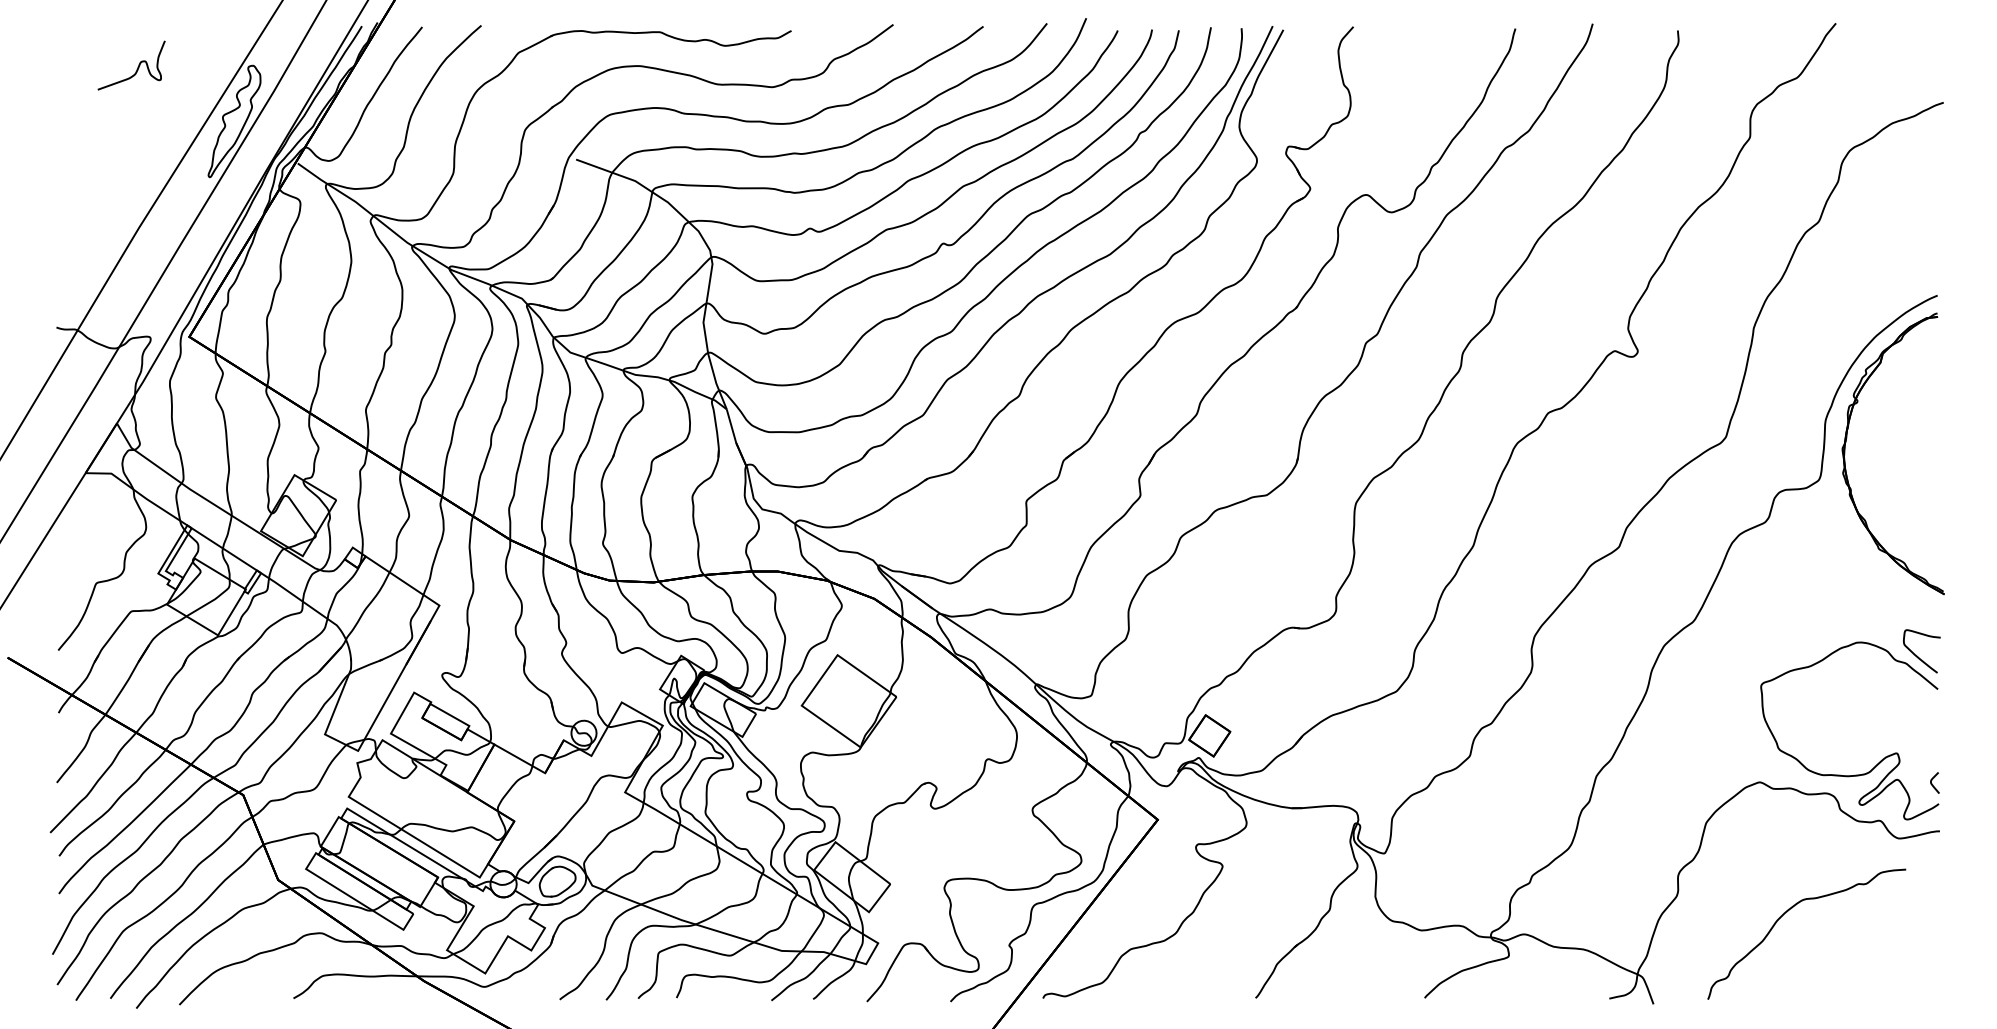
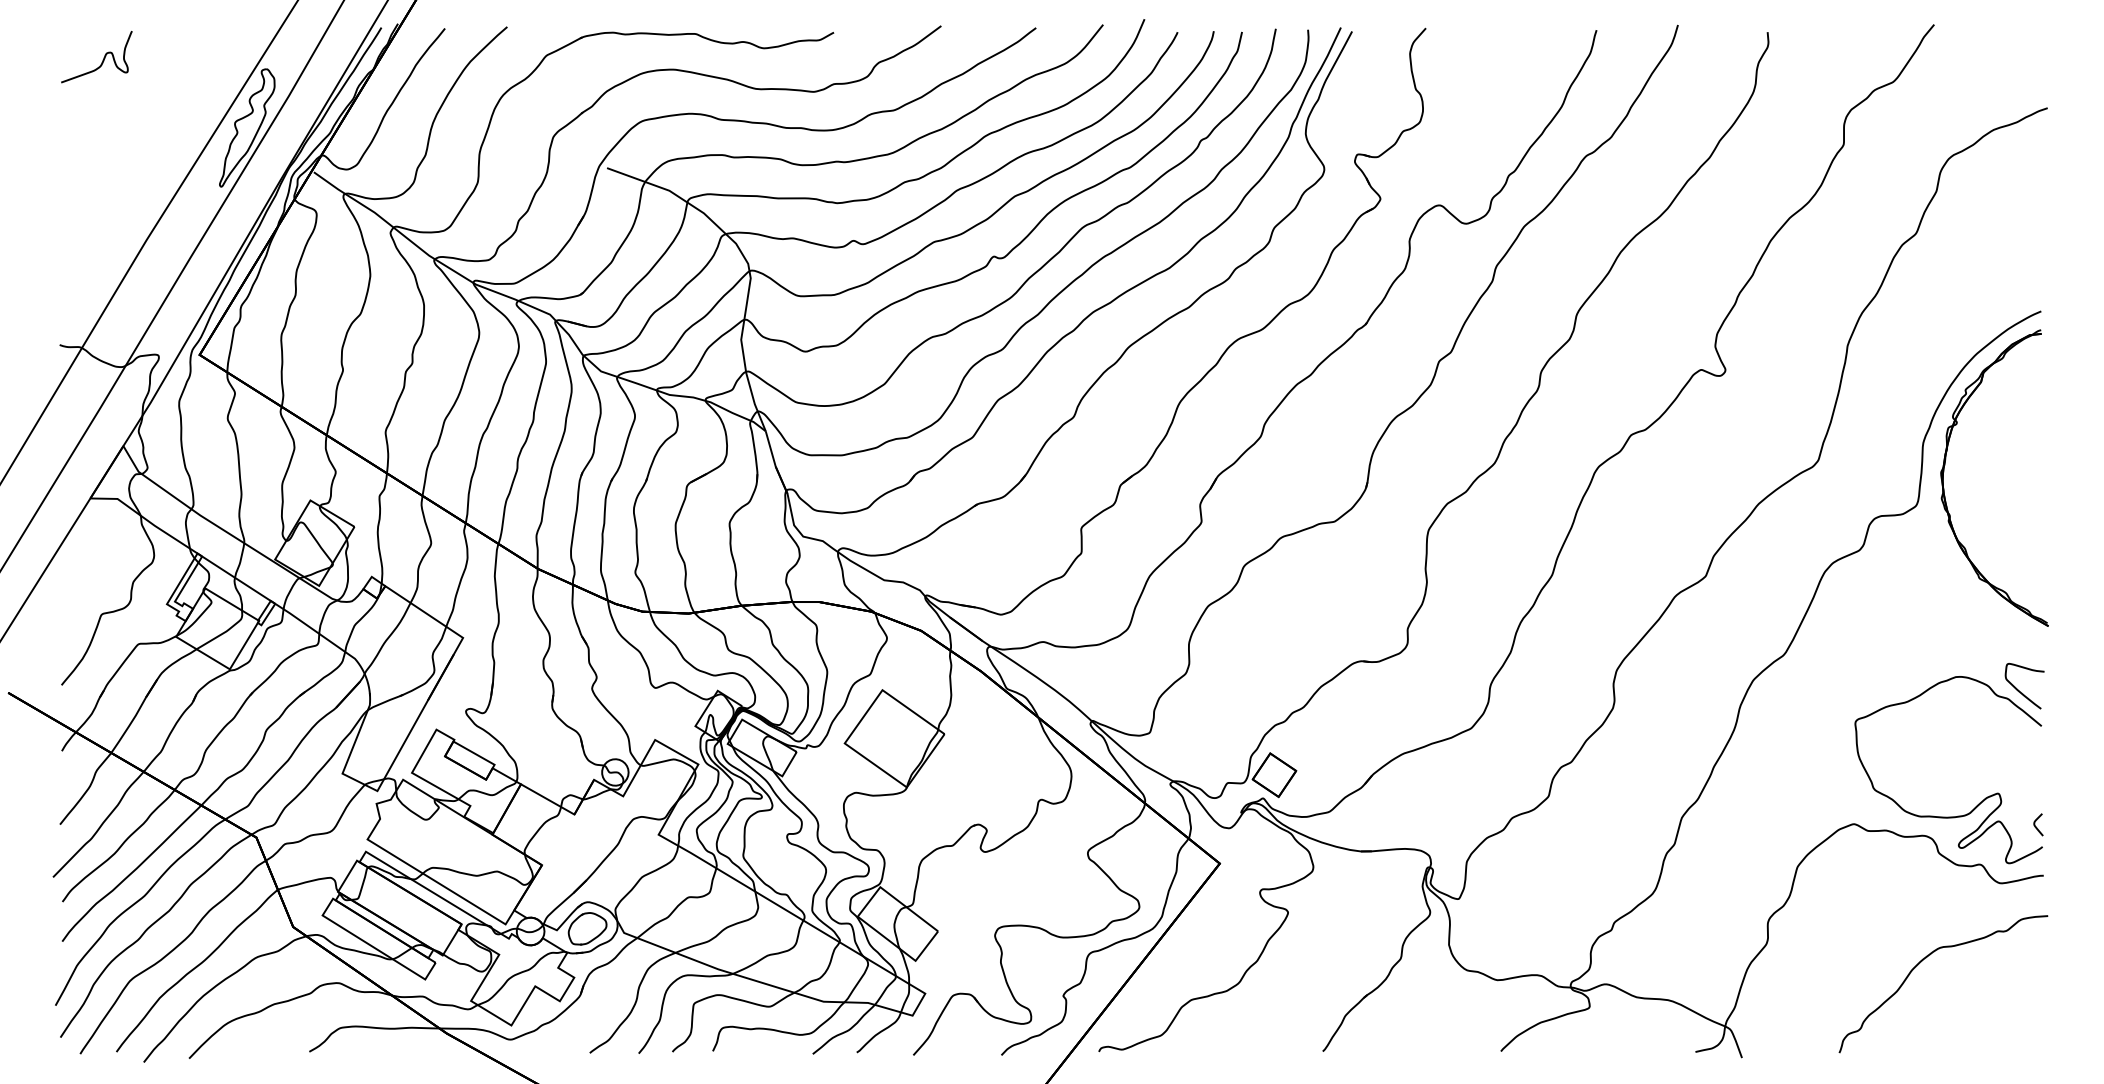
curve: (137, 68) -> (102, 60), moved
curve: (1790, 909) -> (1926, 958), moved

